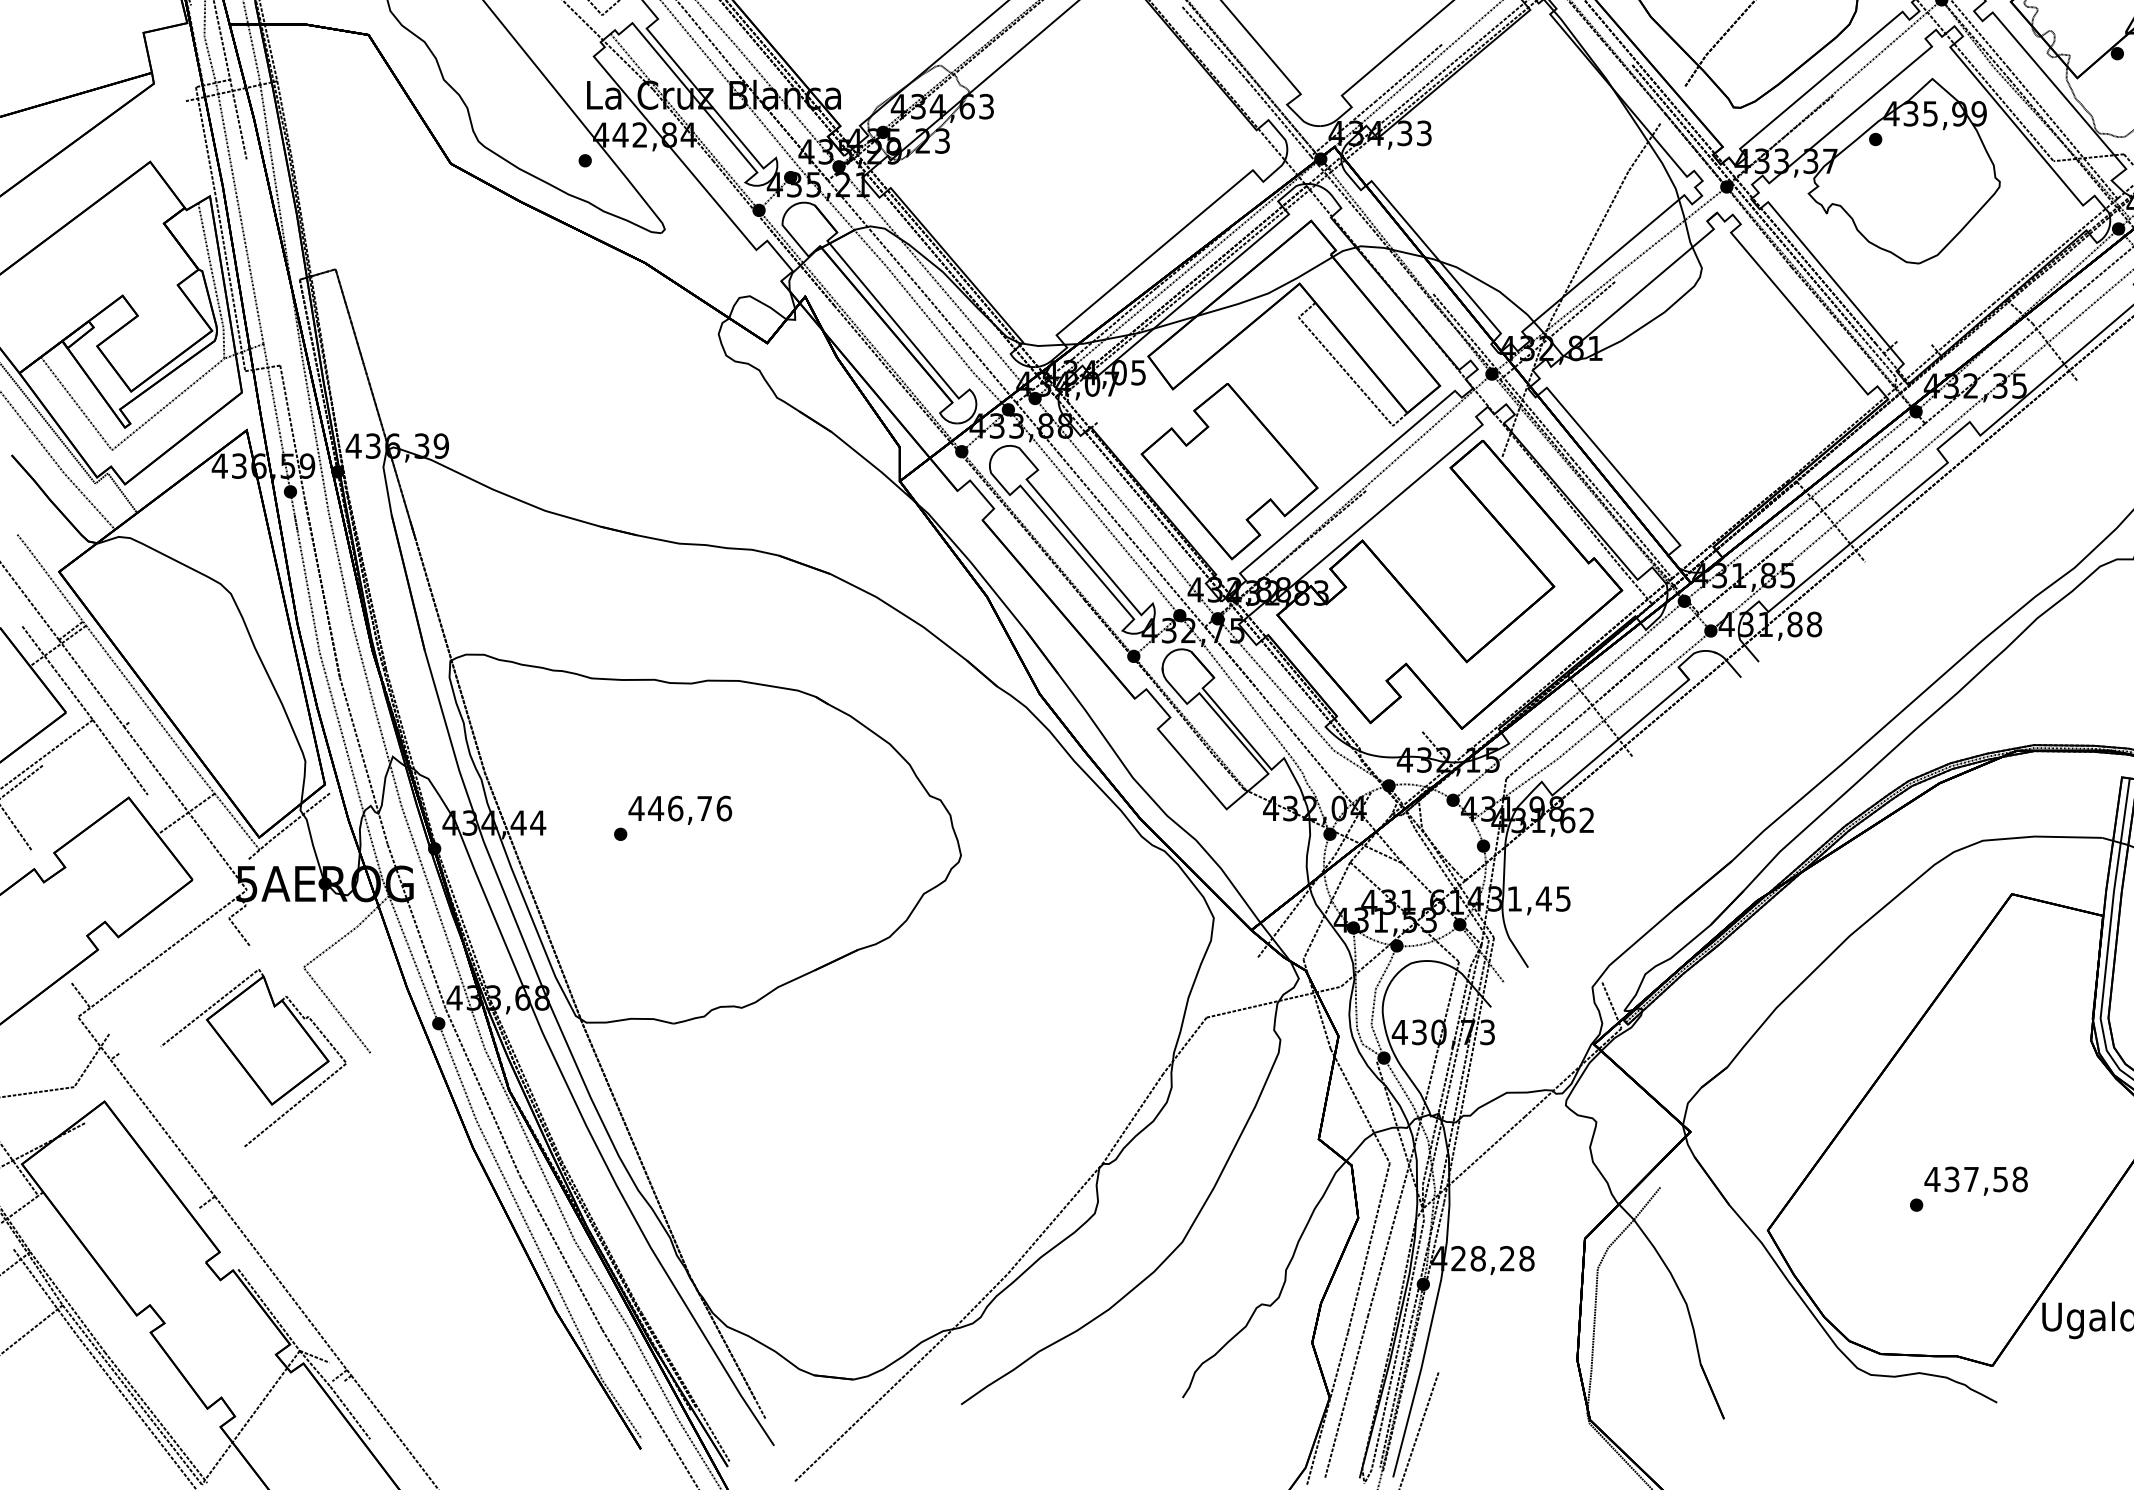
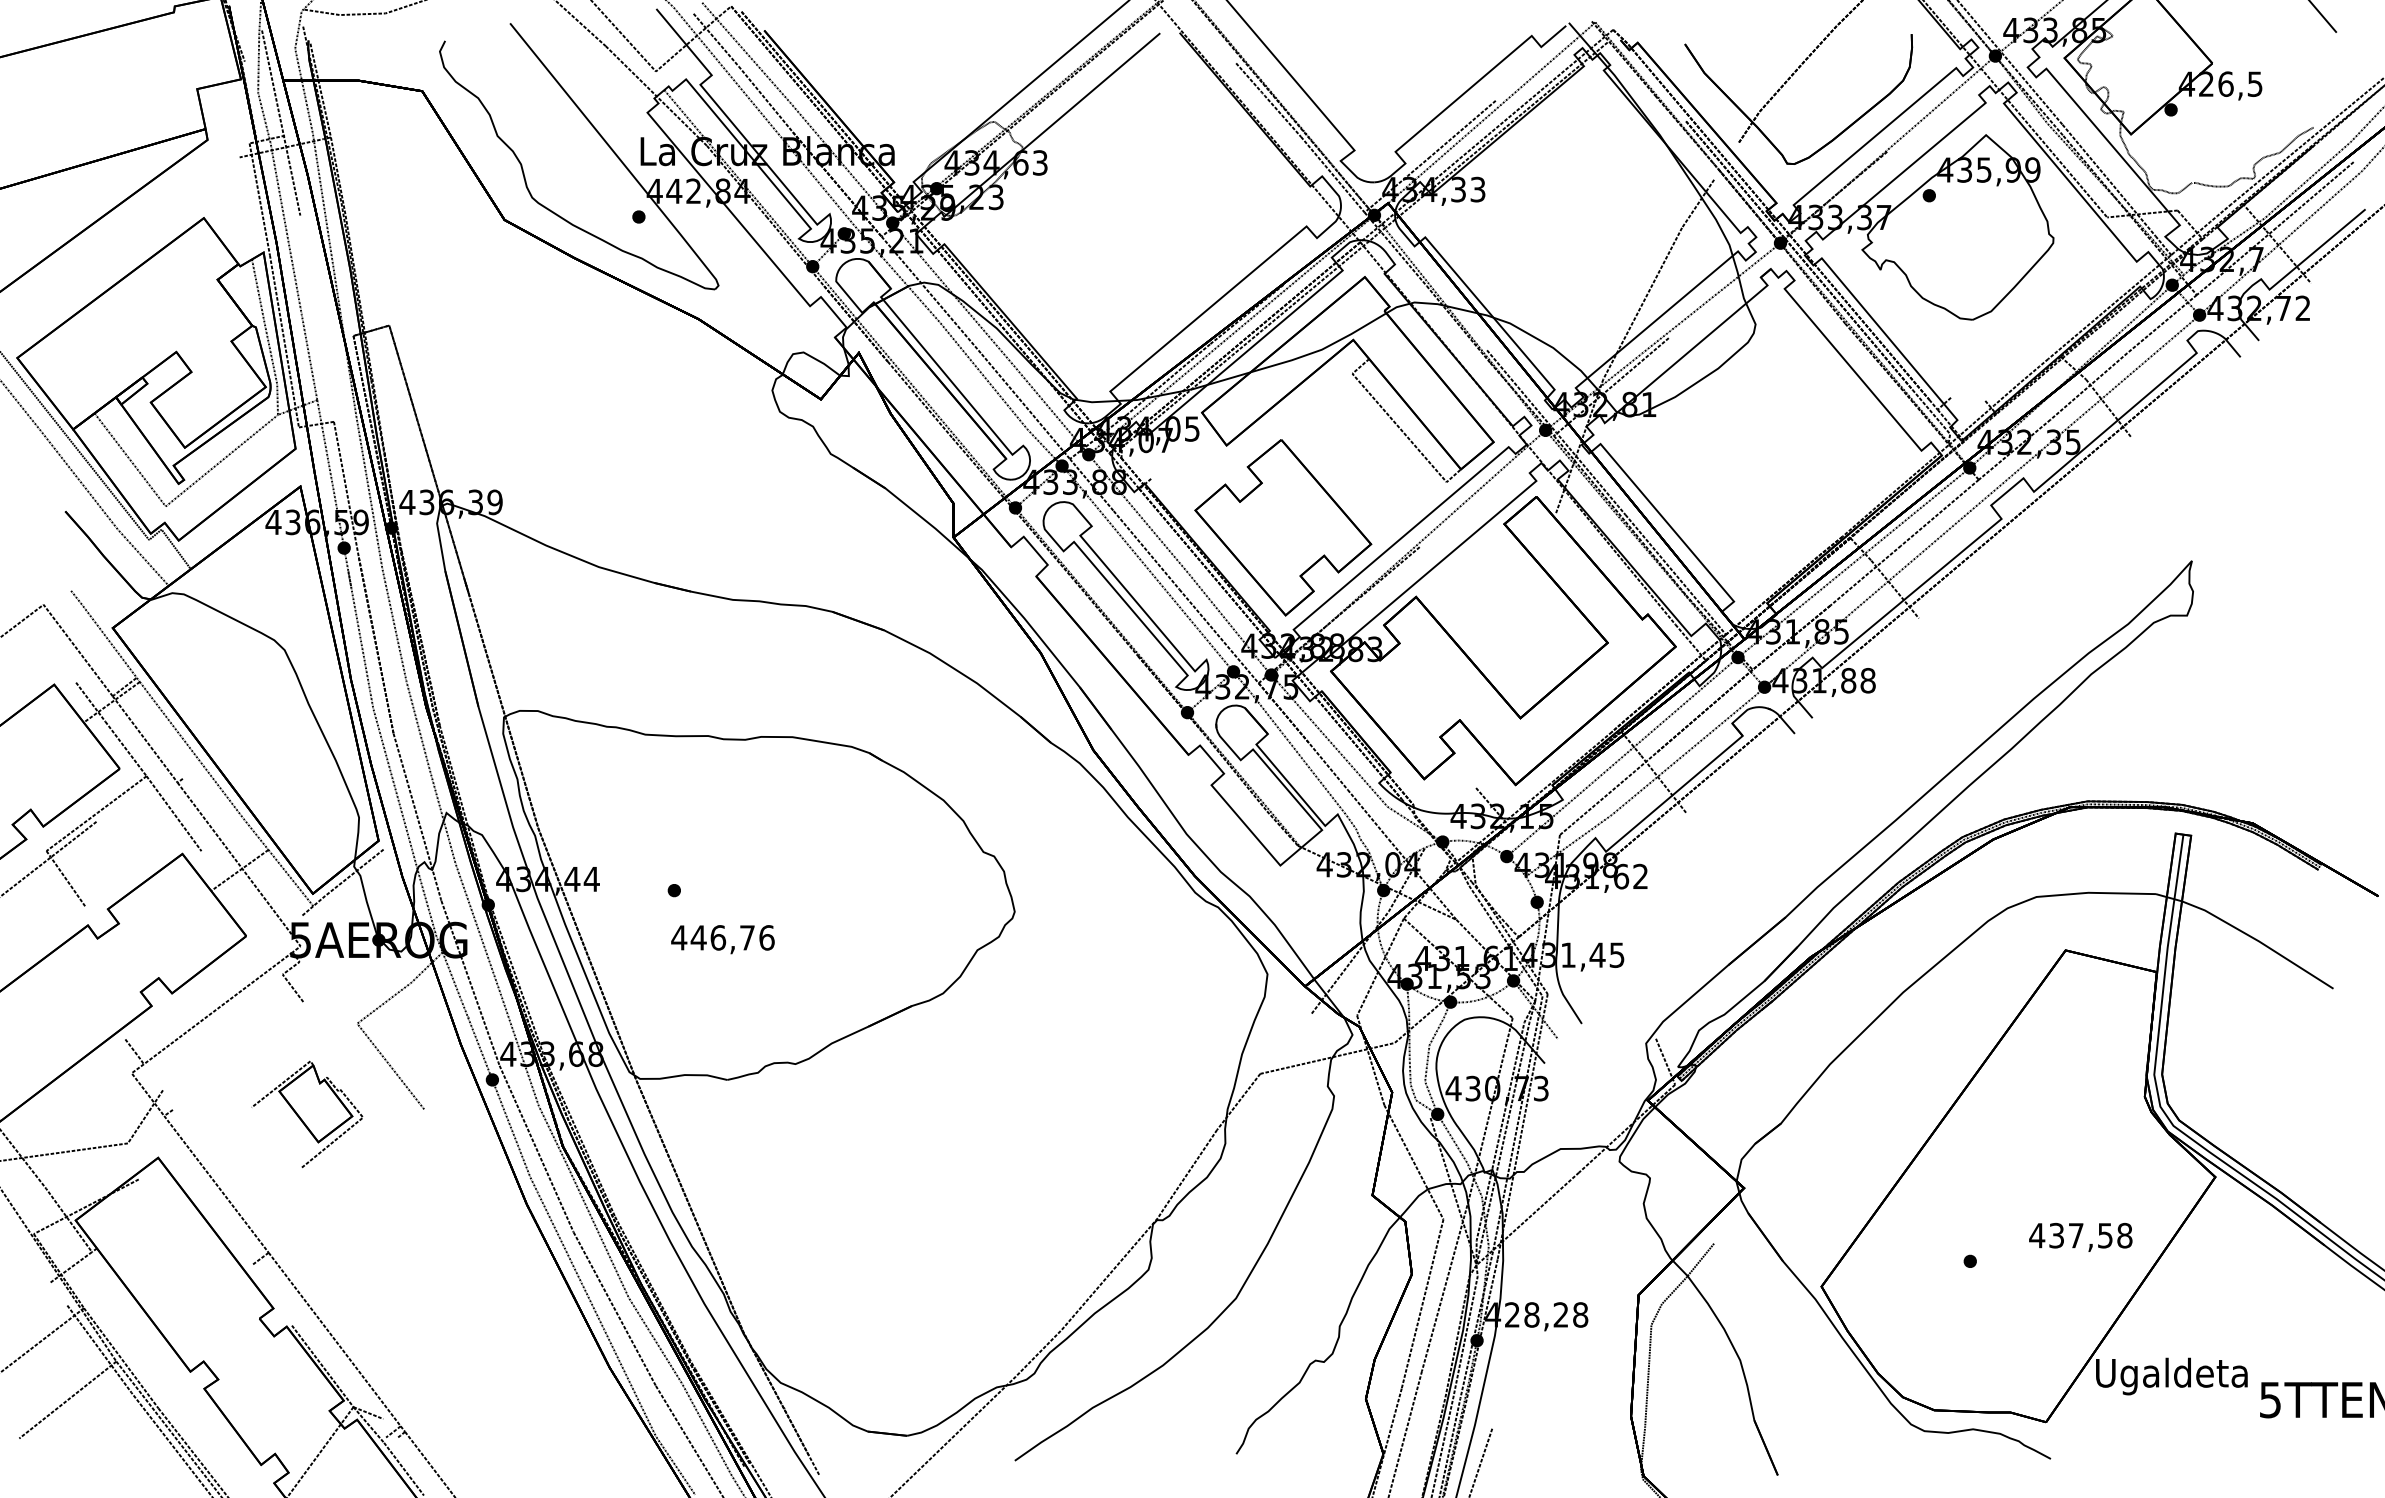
text: (679, 810) -> (722, 939), moved
part: (253, 1058) -> (307, 1114), size x0.6
text: (1975, 1181) -> (2080, 1237), moved

